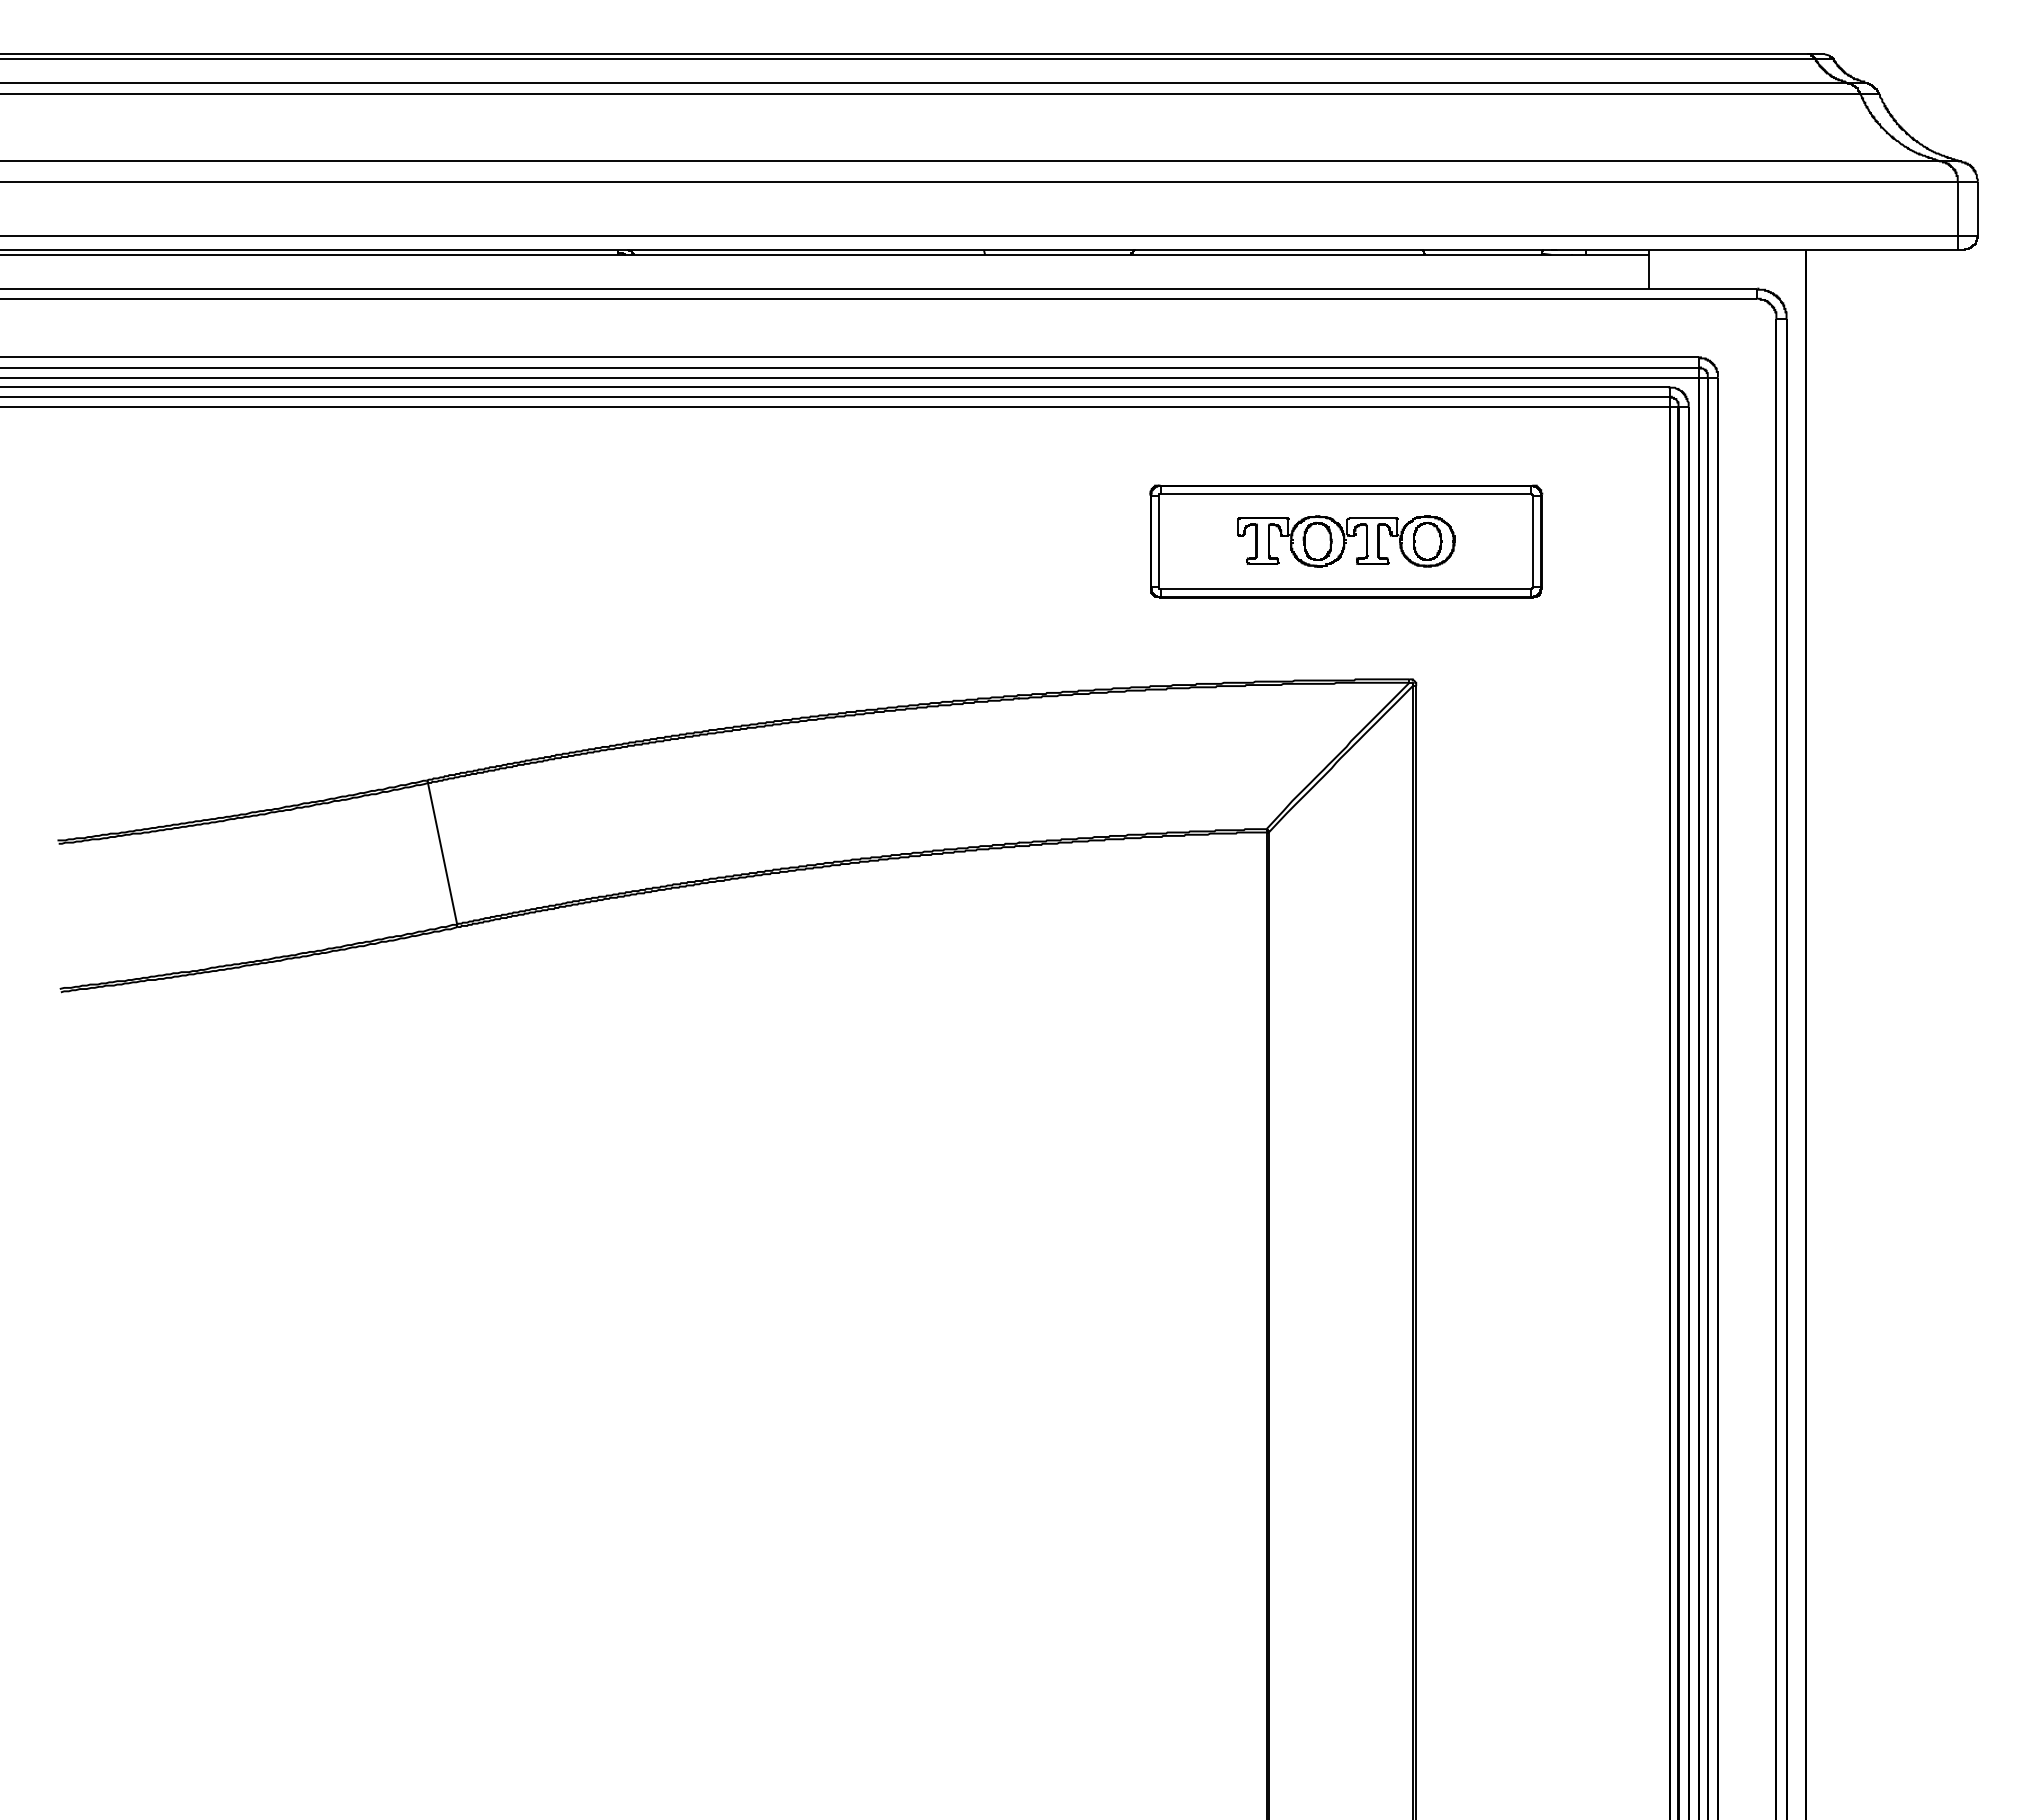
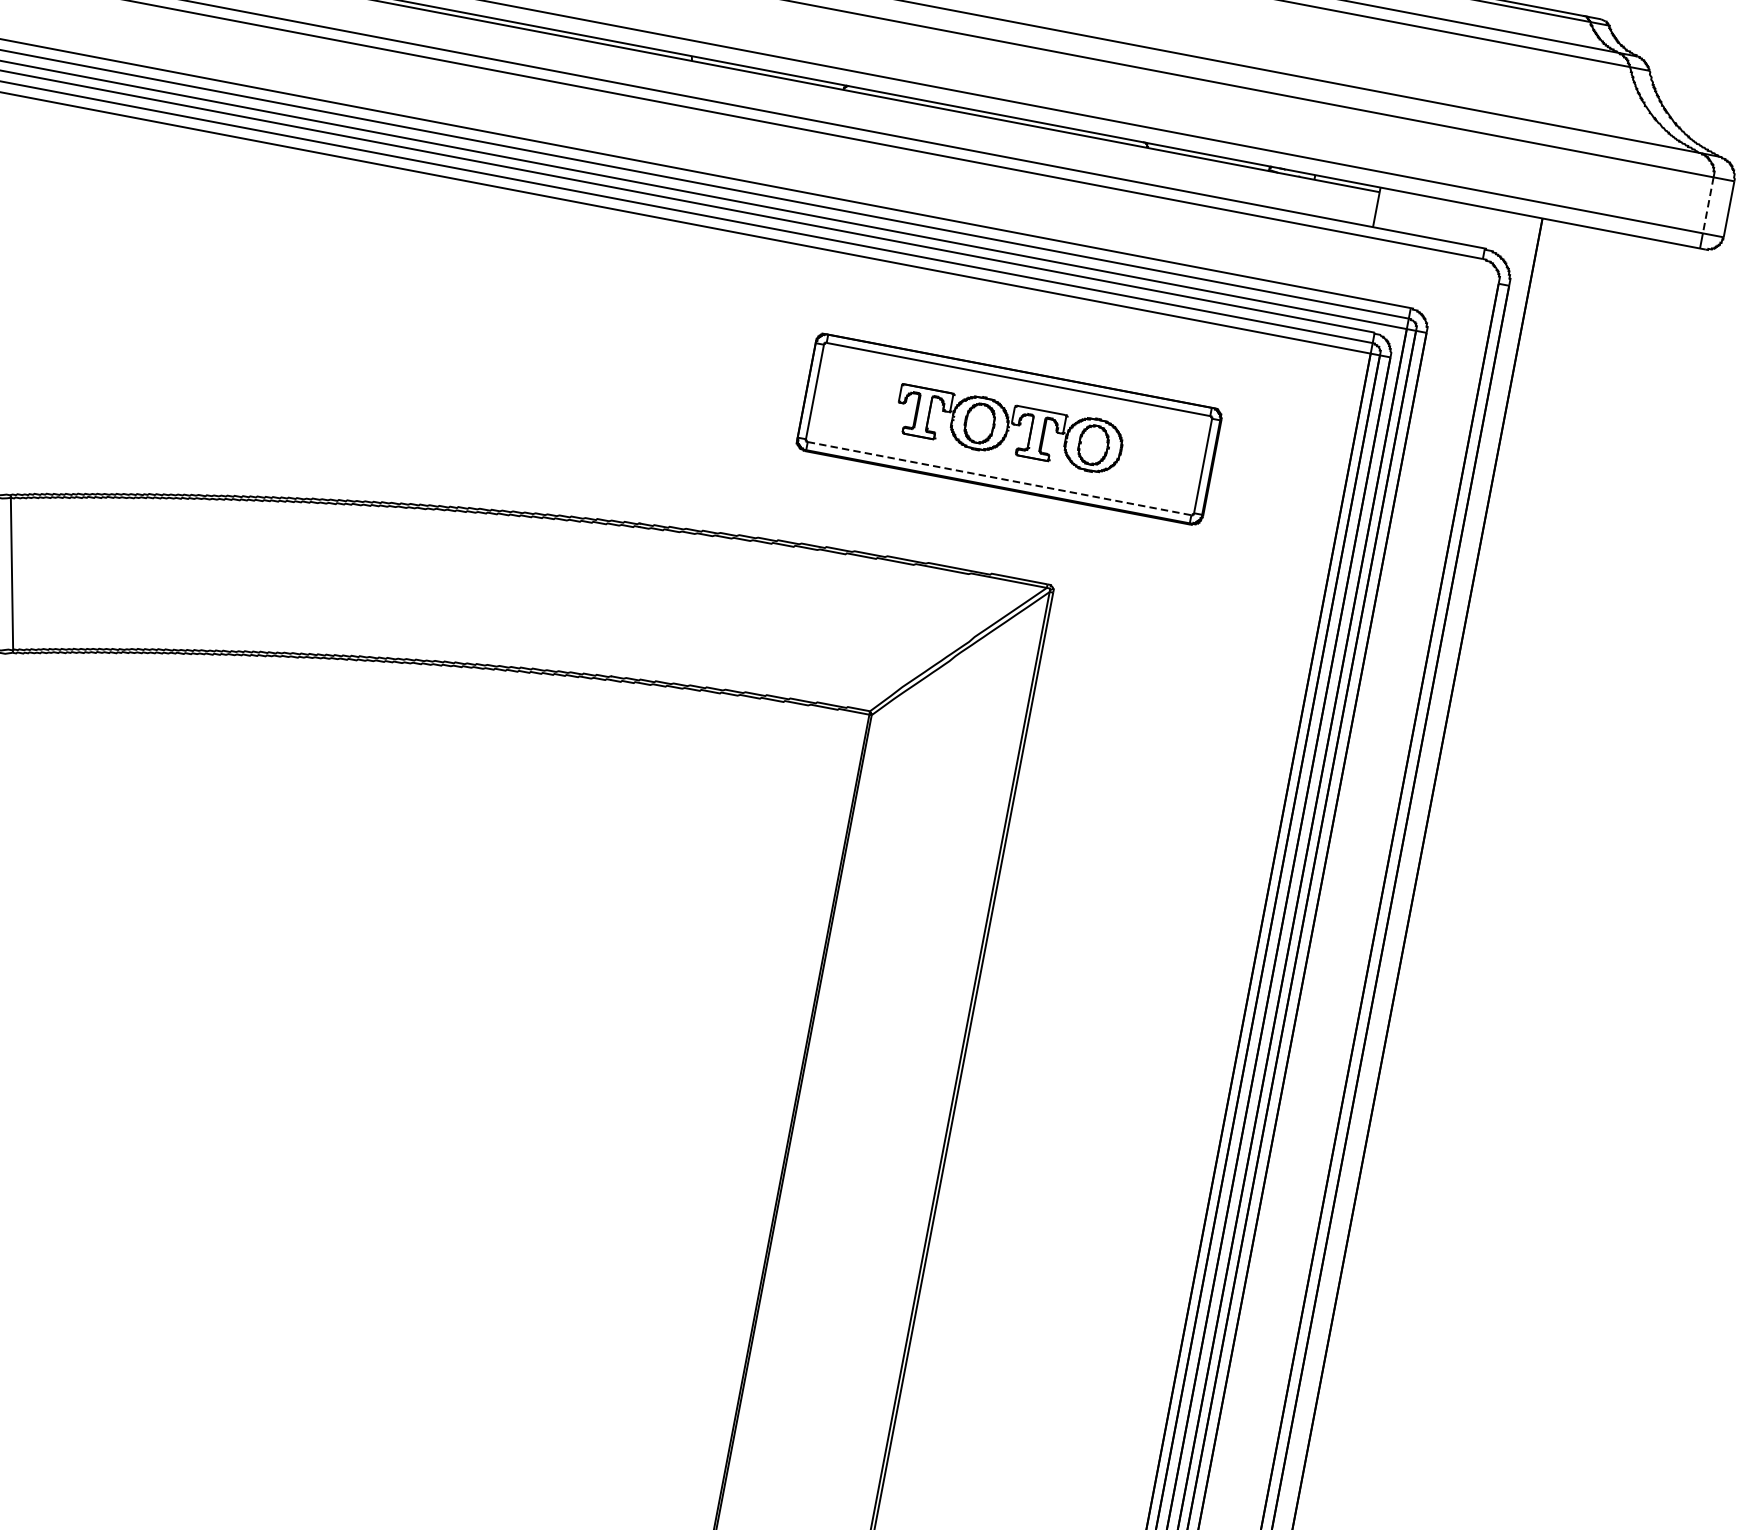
line: (1957, 209) -> (1707, 206), solid -> dashed
line: (1346, 589) -> (1000, 478), solid -> dashed

